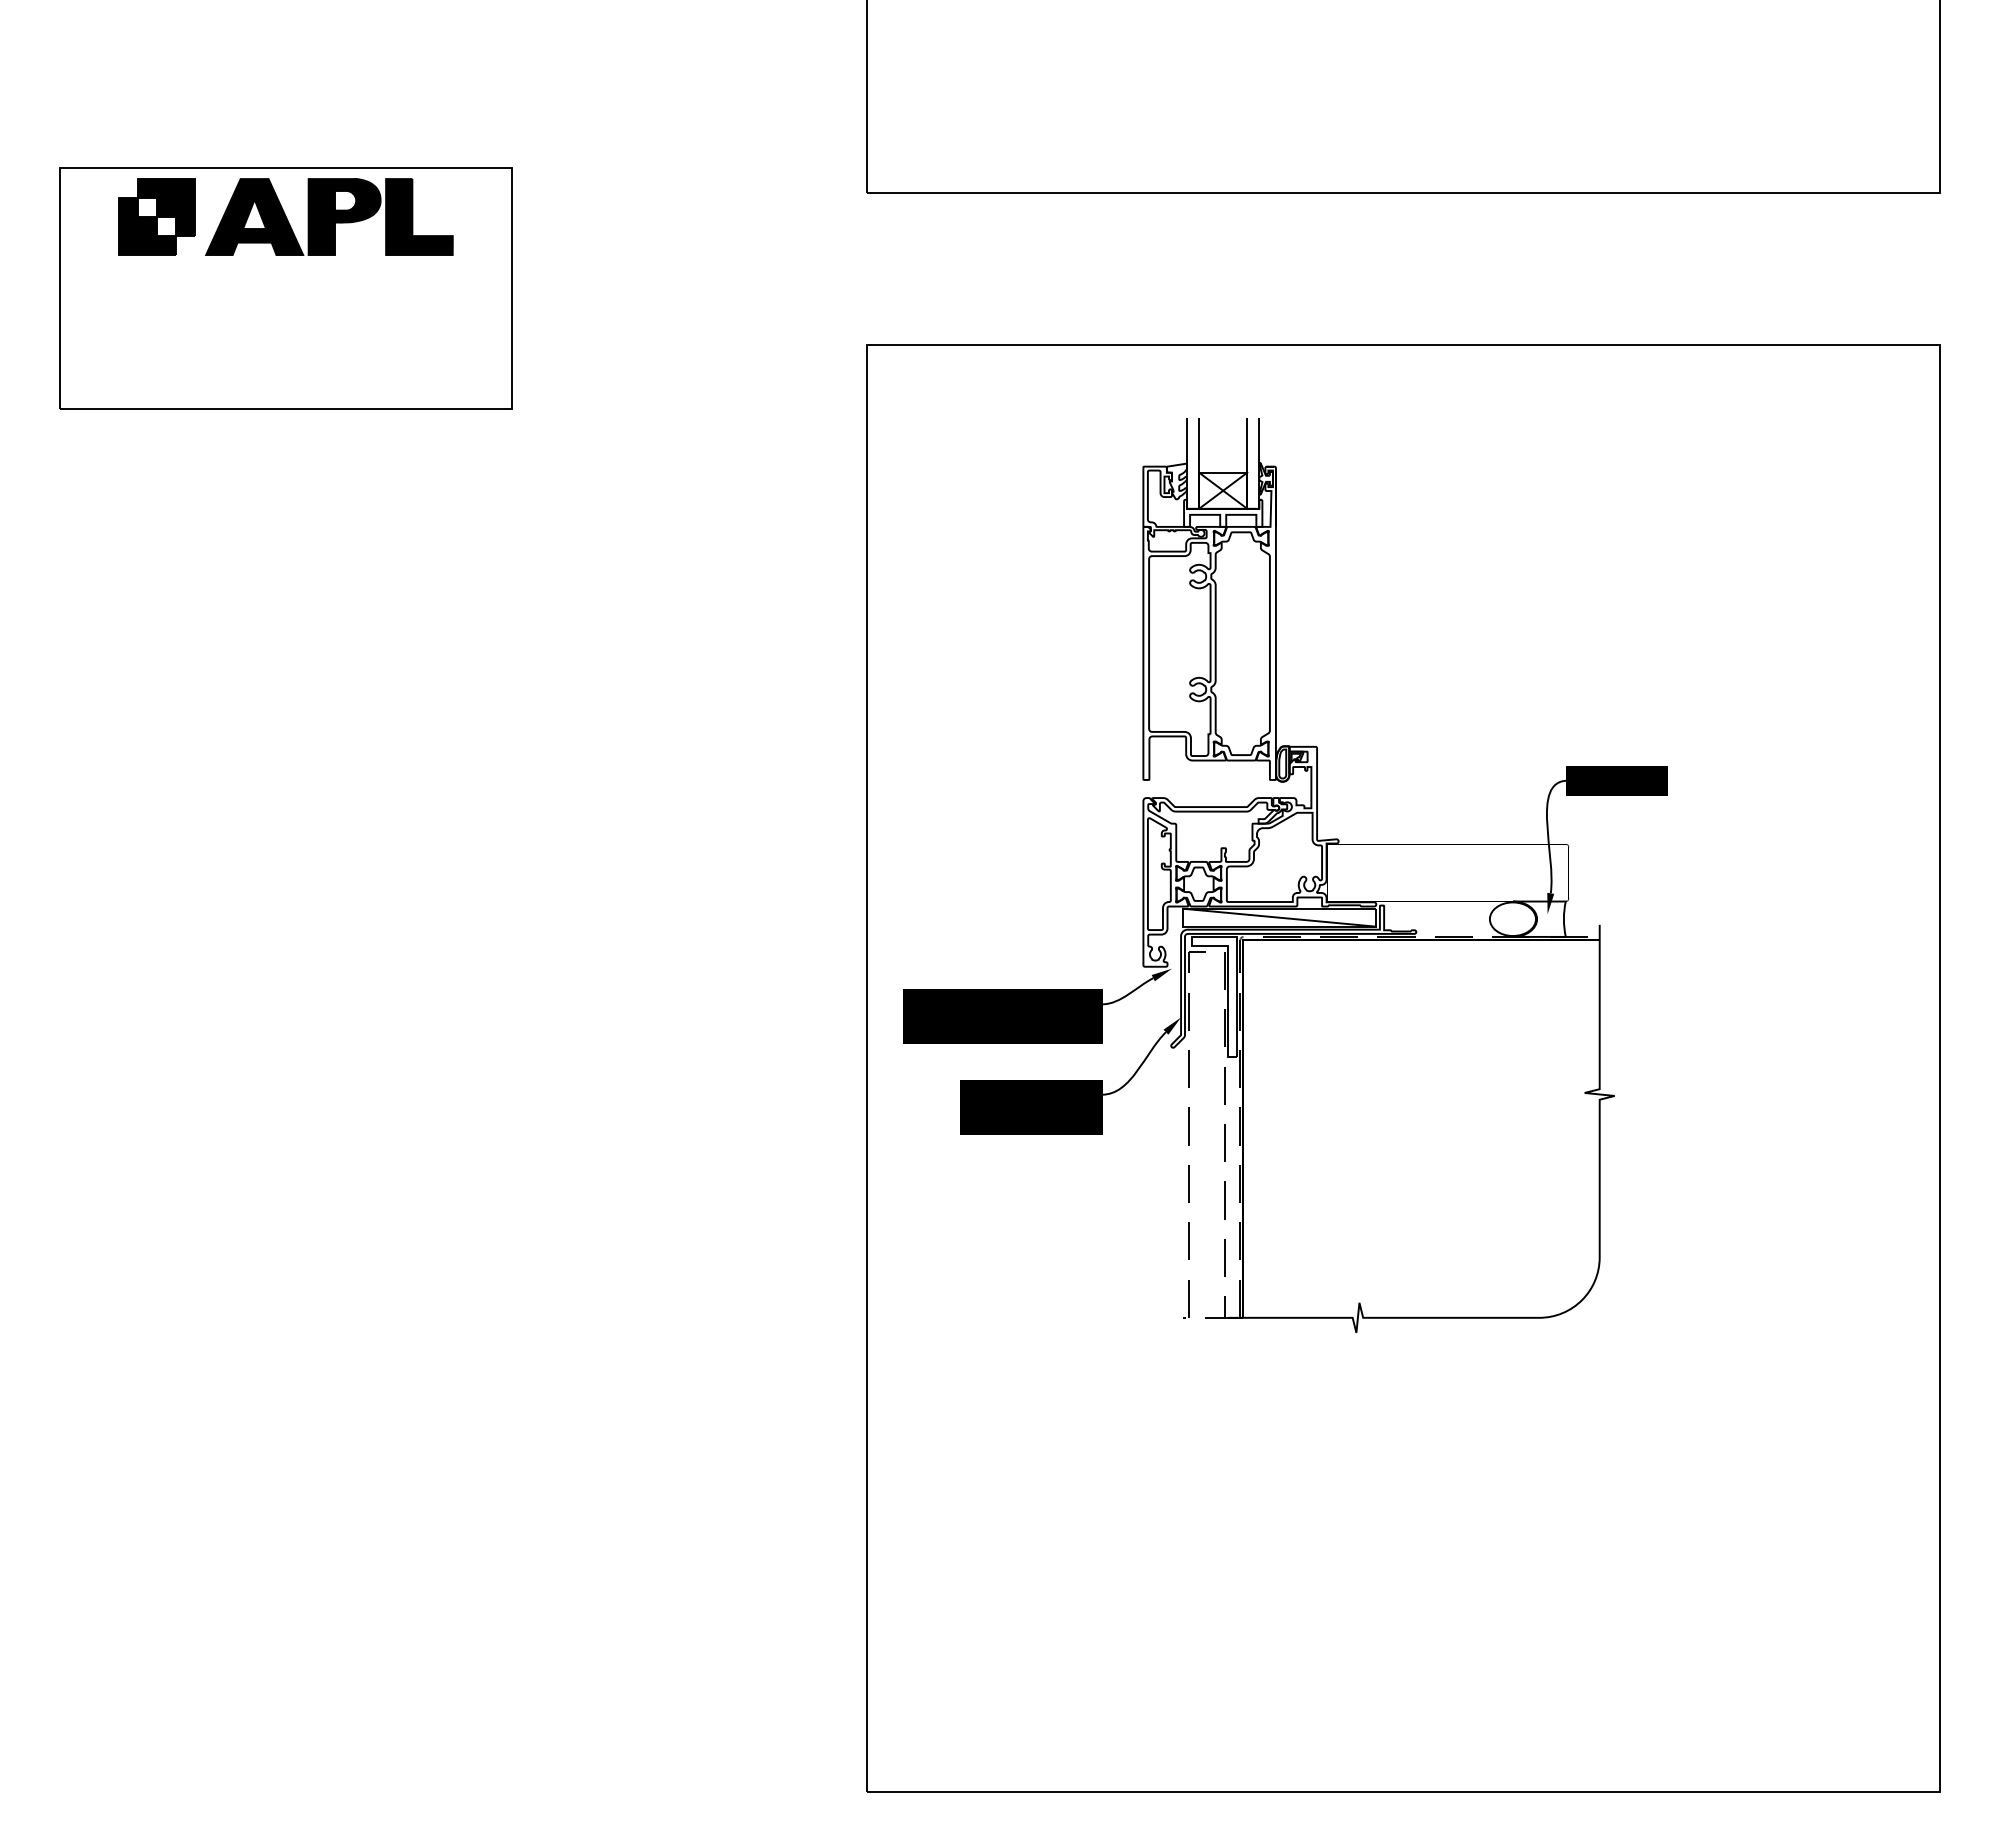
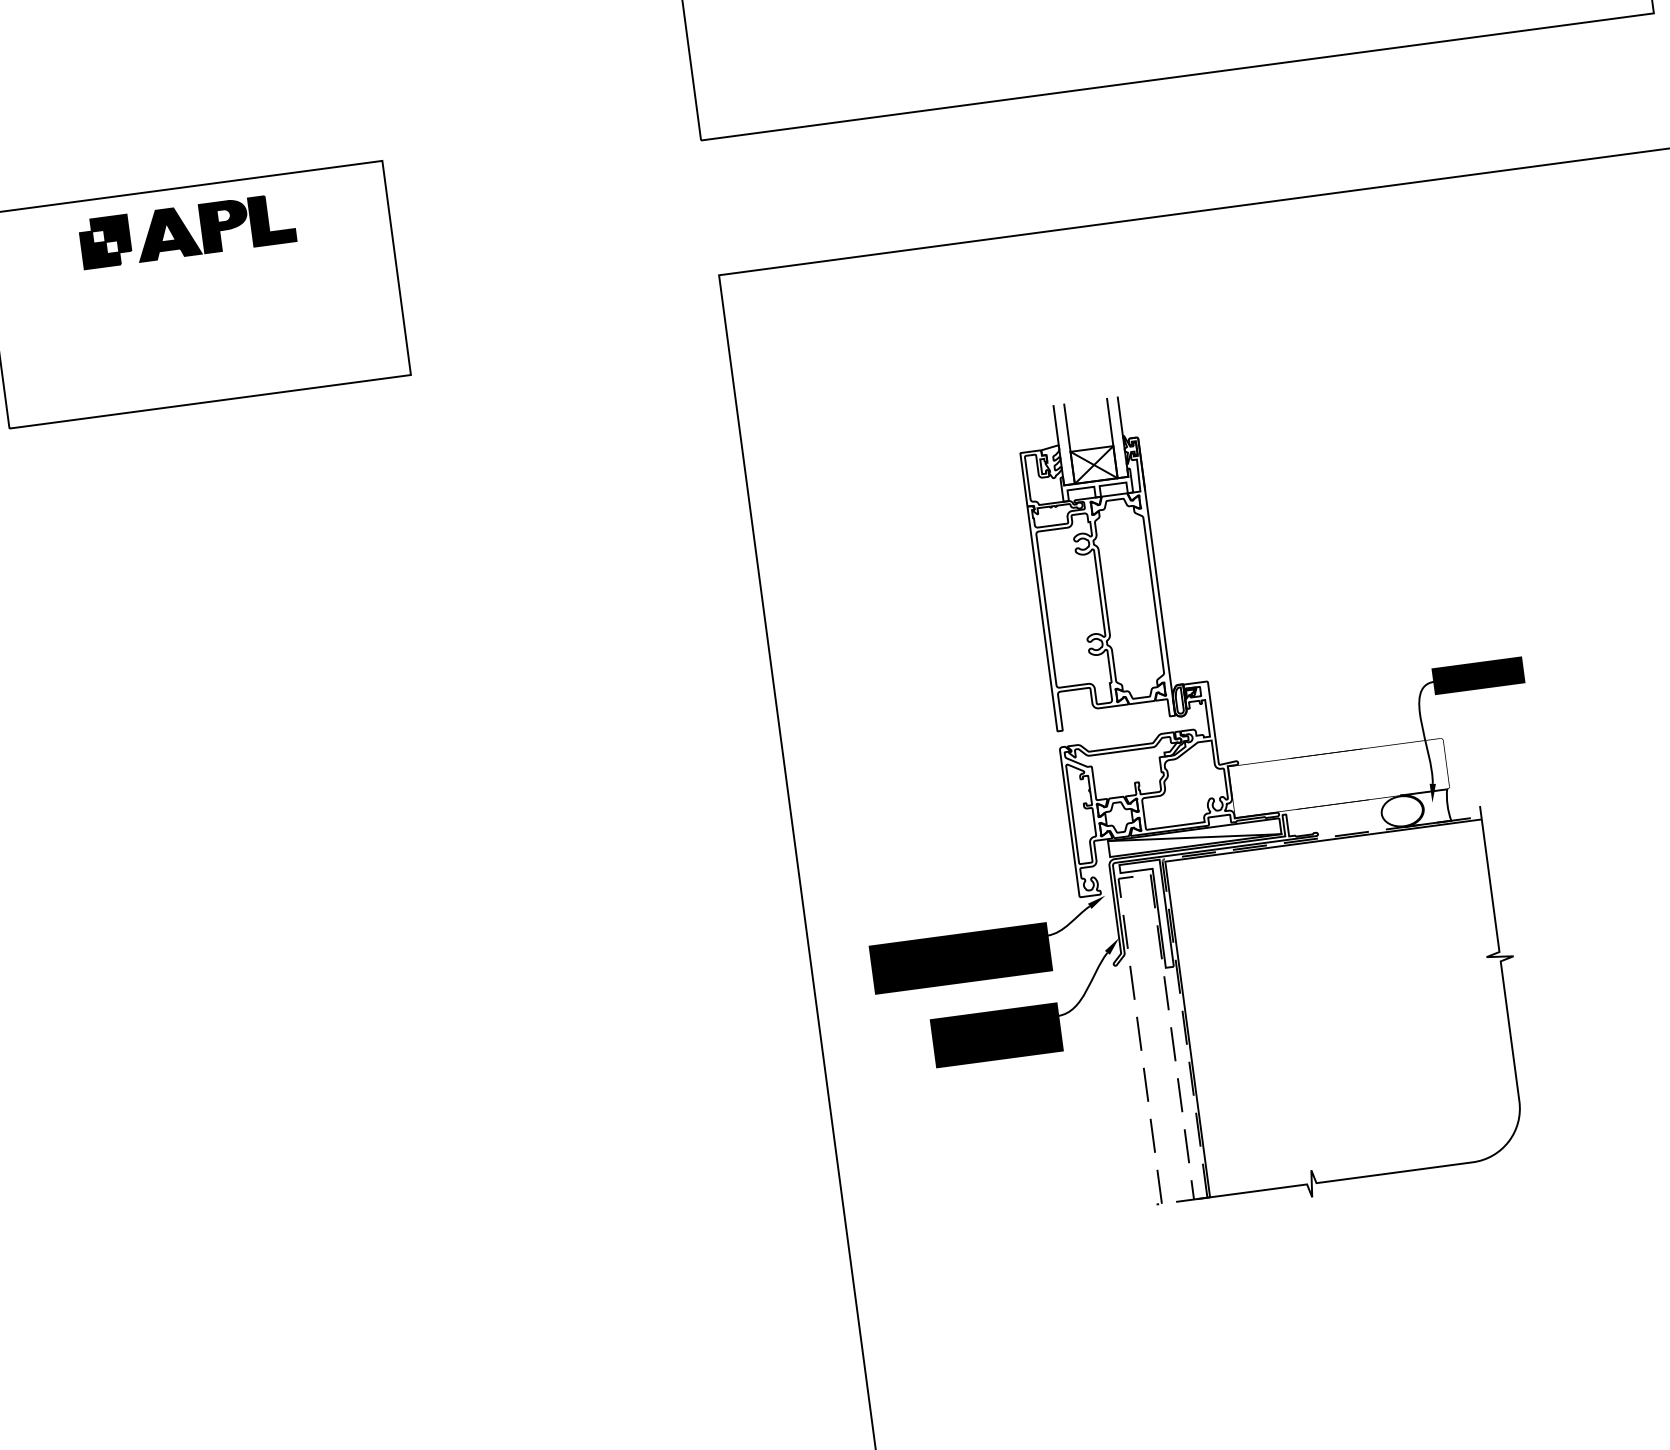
part: (286, 217) -> (187, 231), size x0.71
part: (1285, 875) -> (1195, 799), moved

